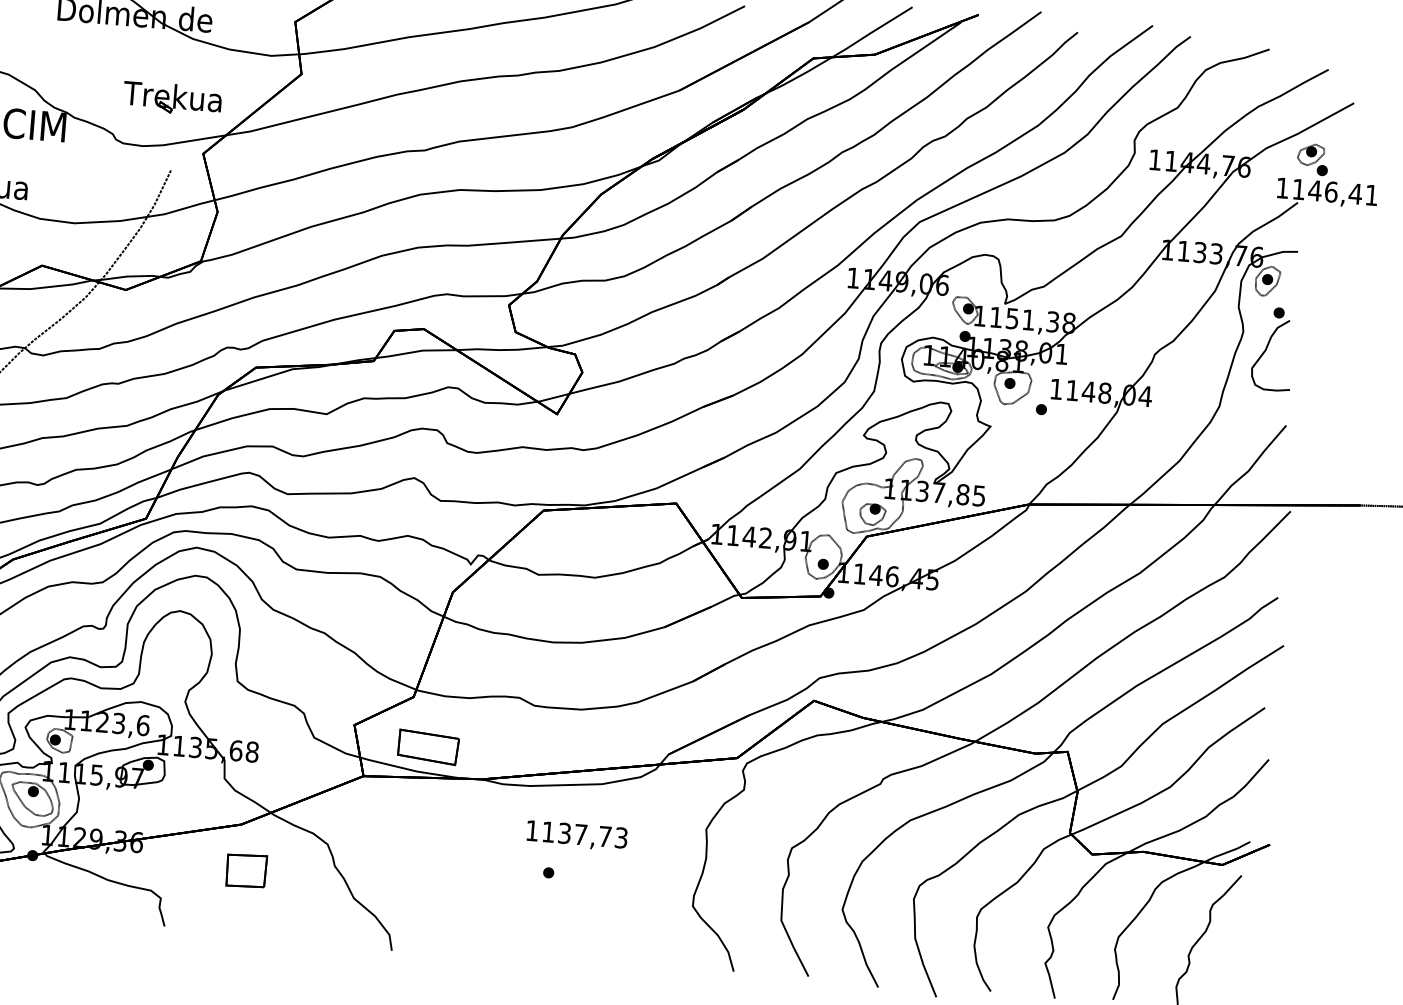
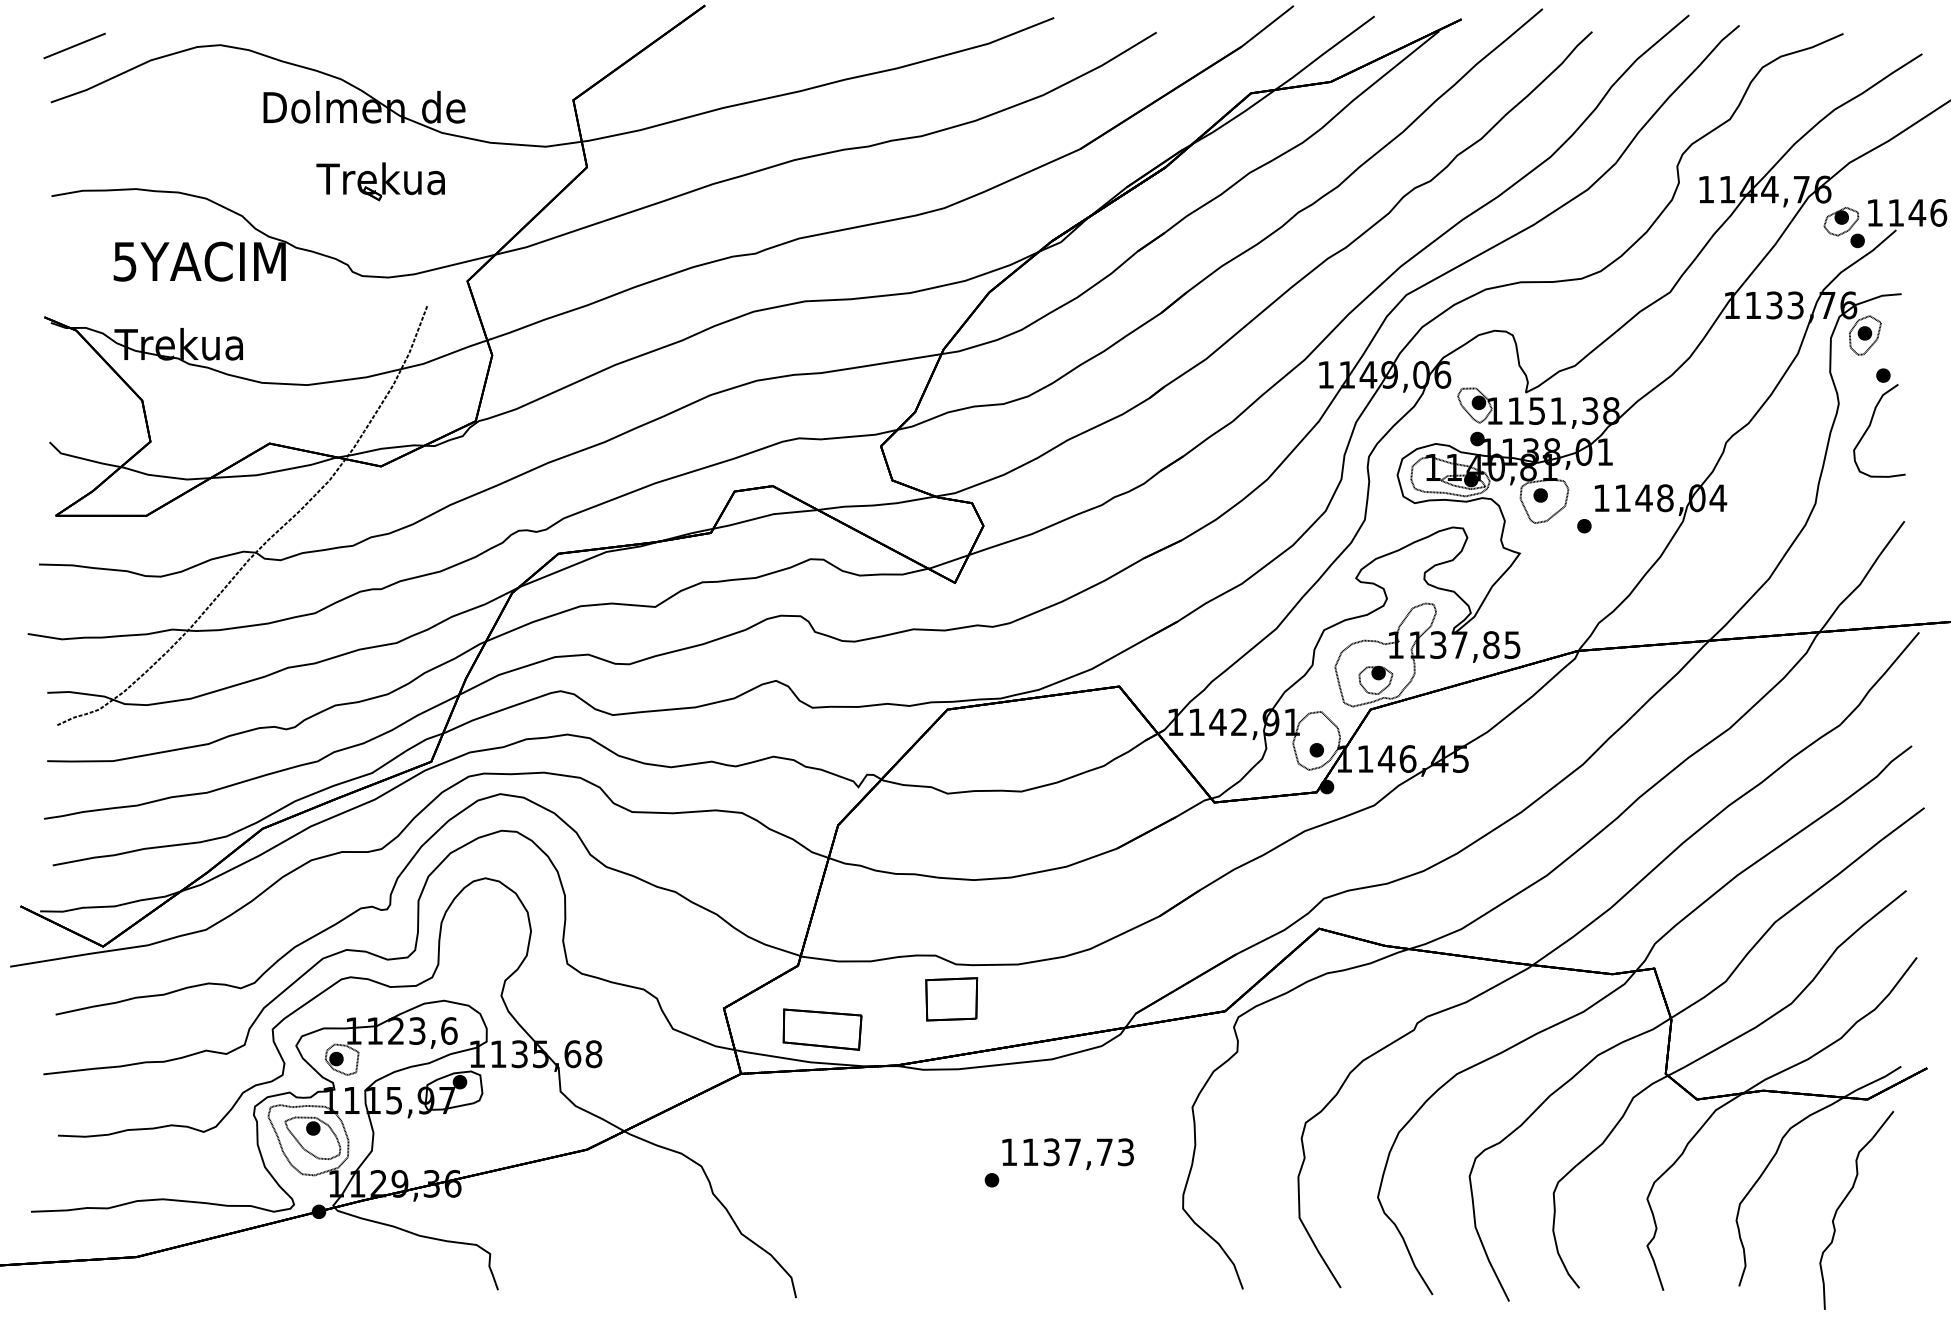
part: (172, 98) -> (380, 181), moved
part: (1312, 159) -> (1843, 227), moved
text: (576, 836) -> (1067, 1154), moved
part: (246, 871) -> (951, 999), moved

